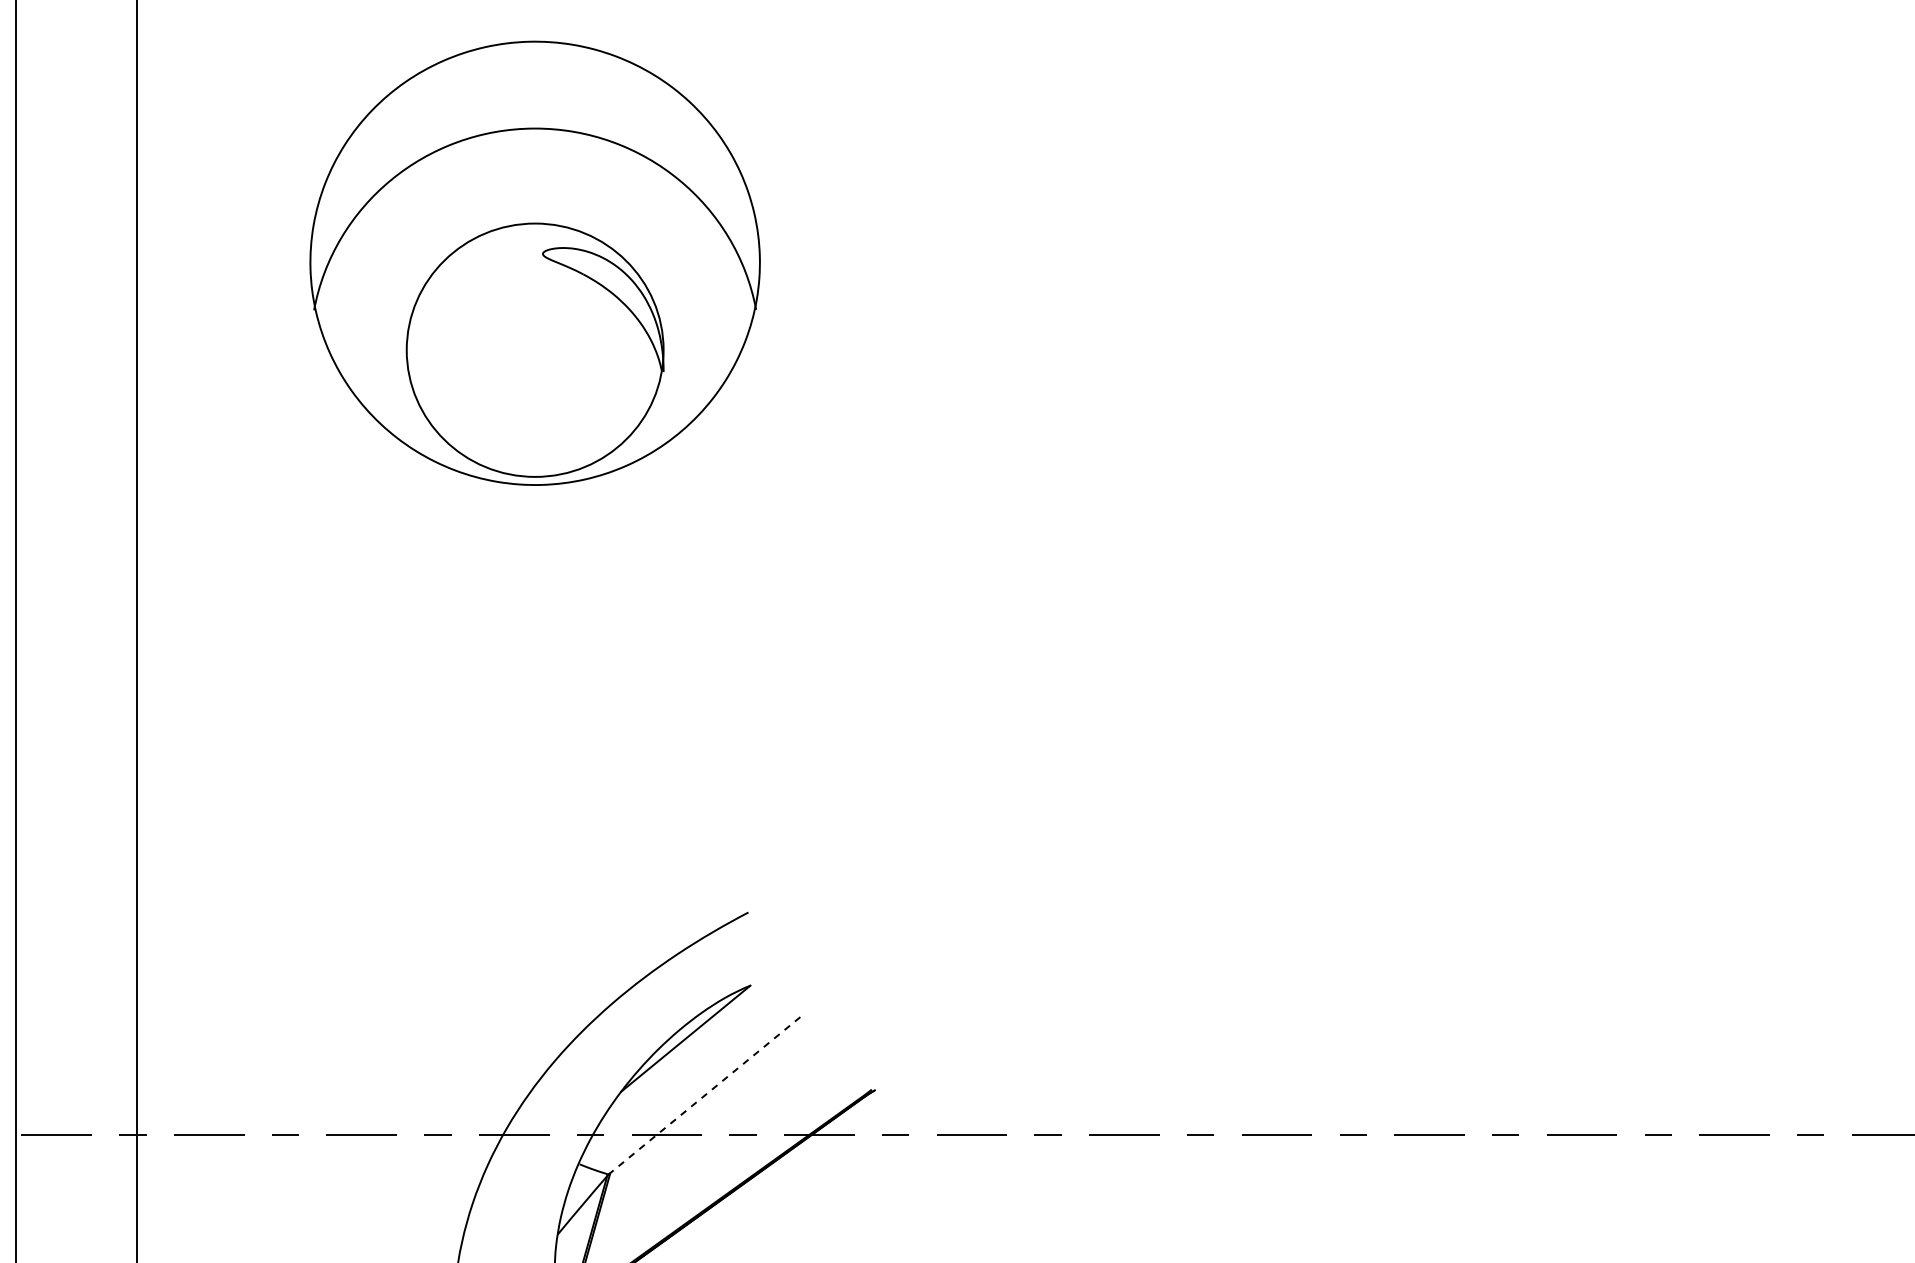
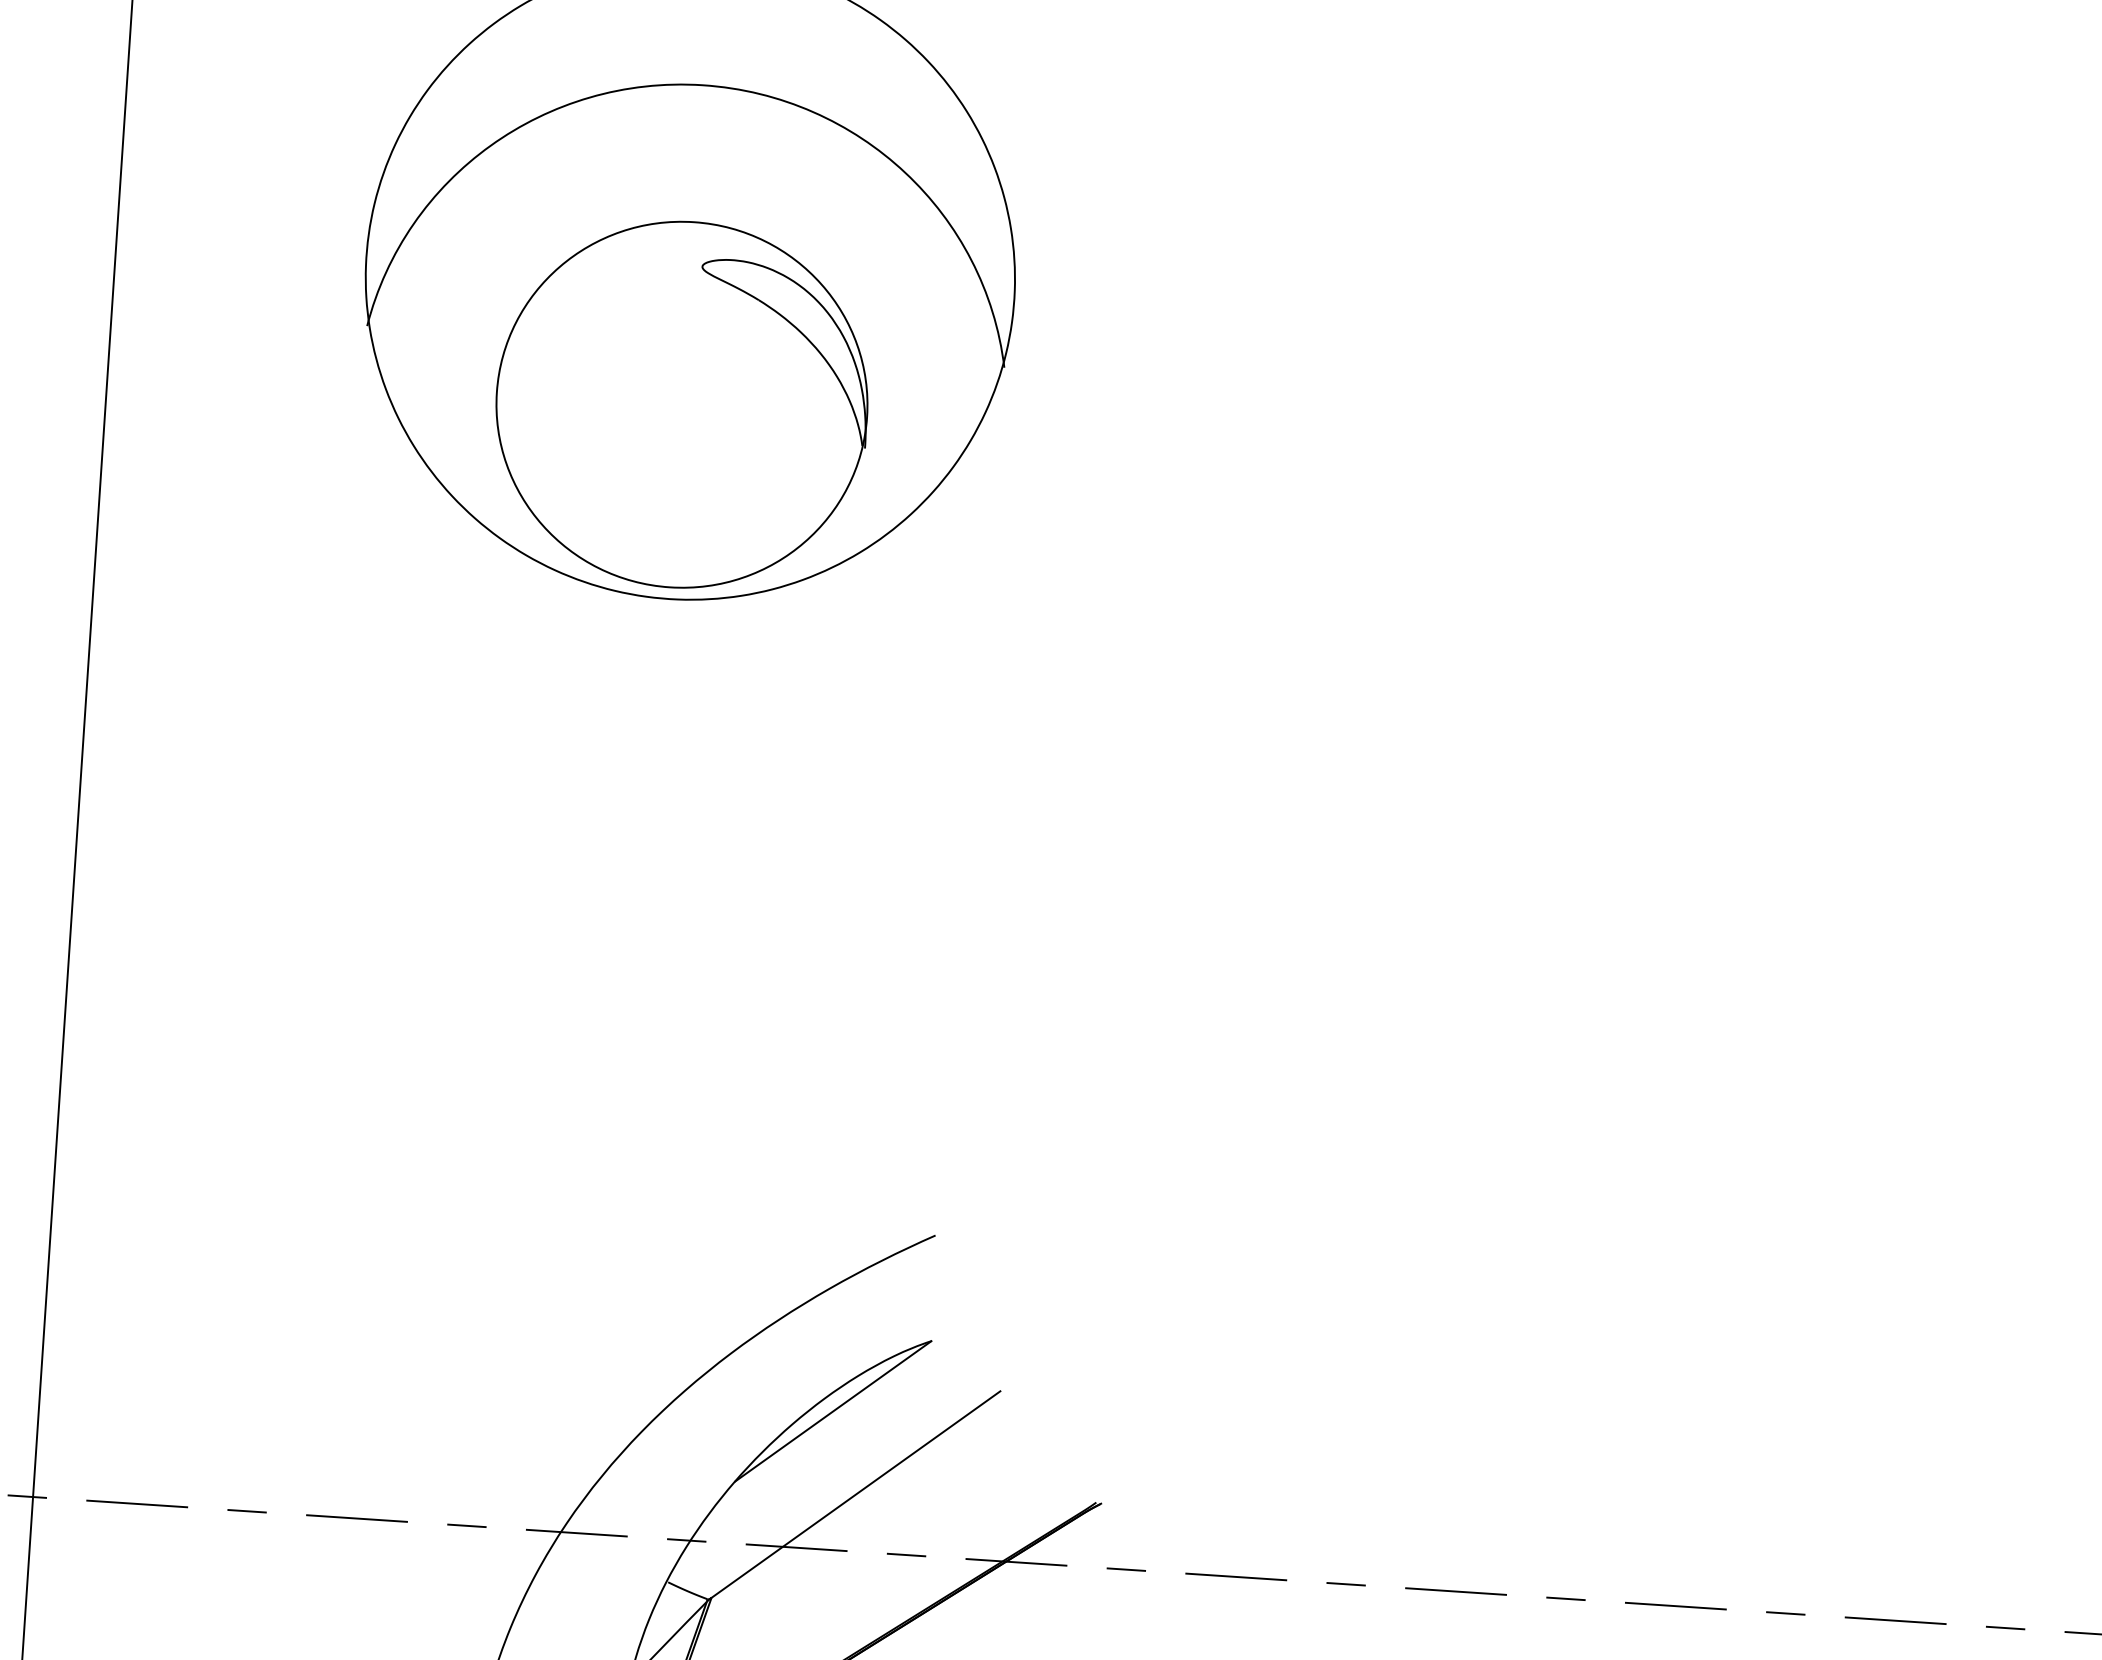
line: (705, 1095) -> (856, 1495), dashed -> solid

